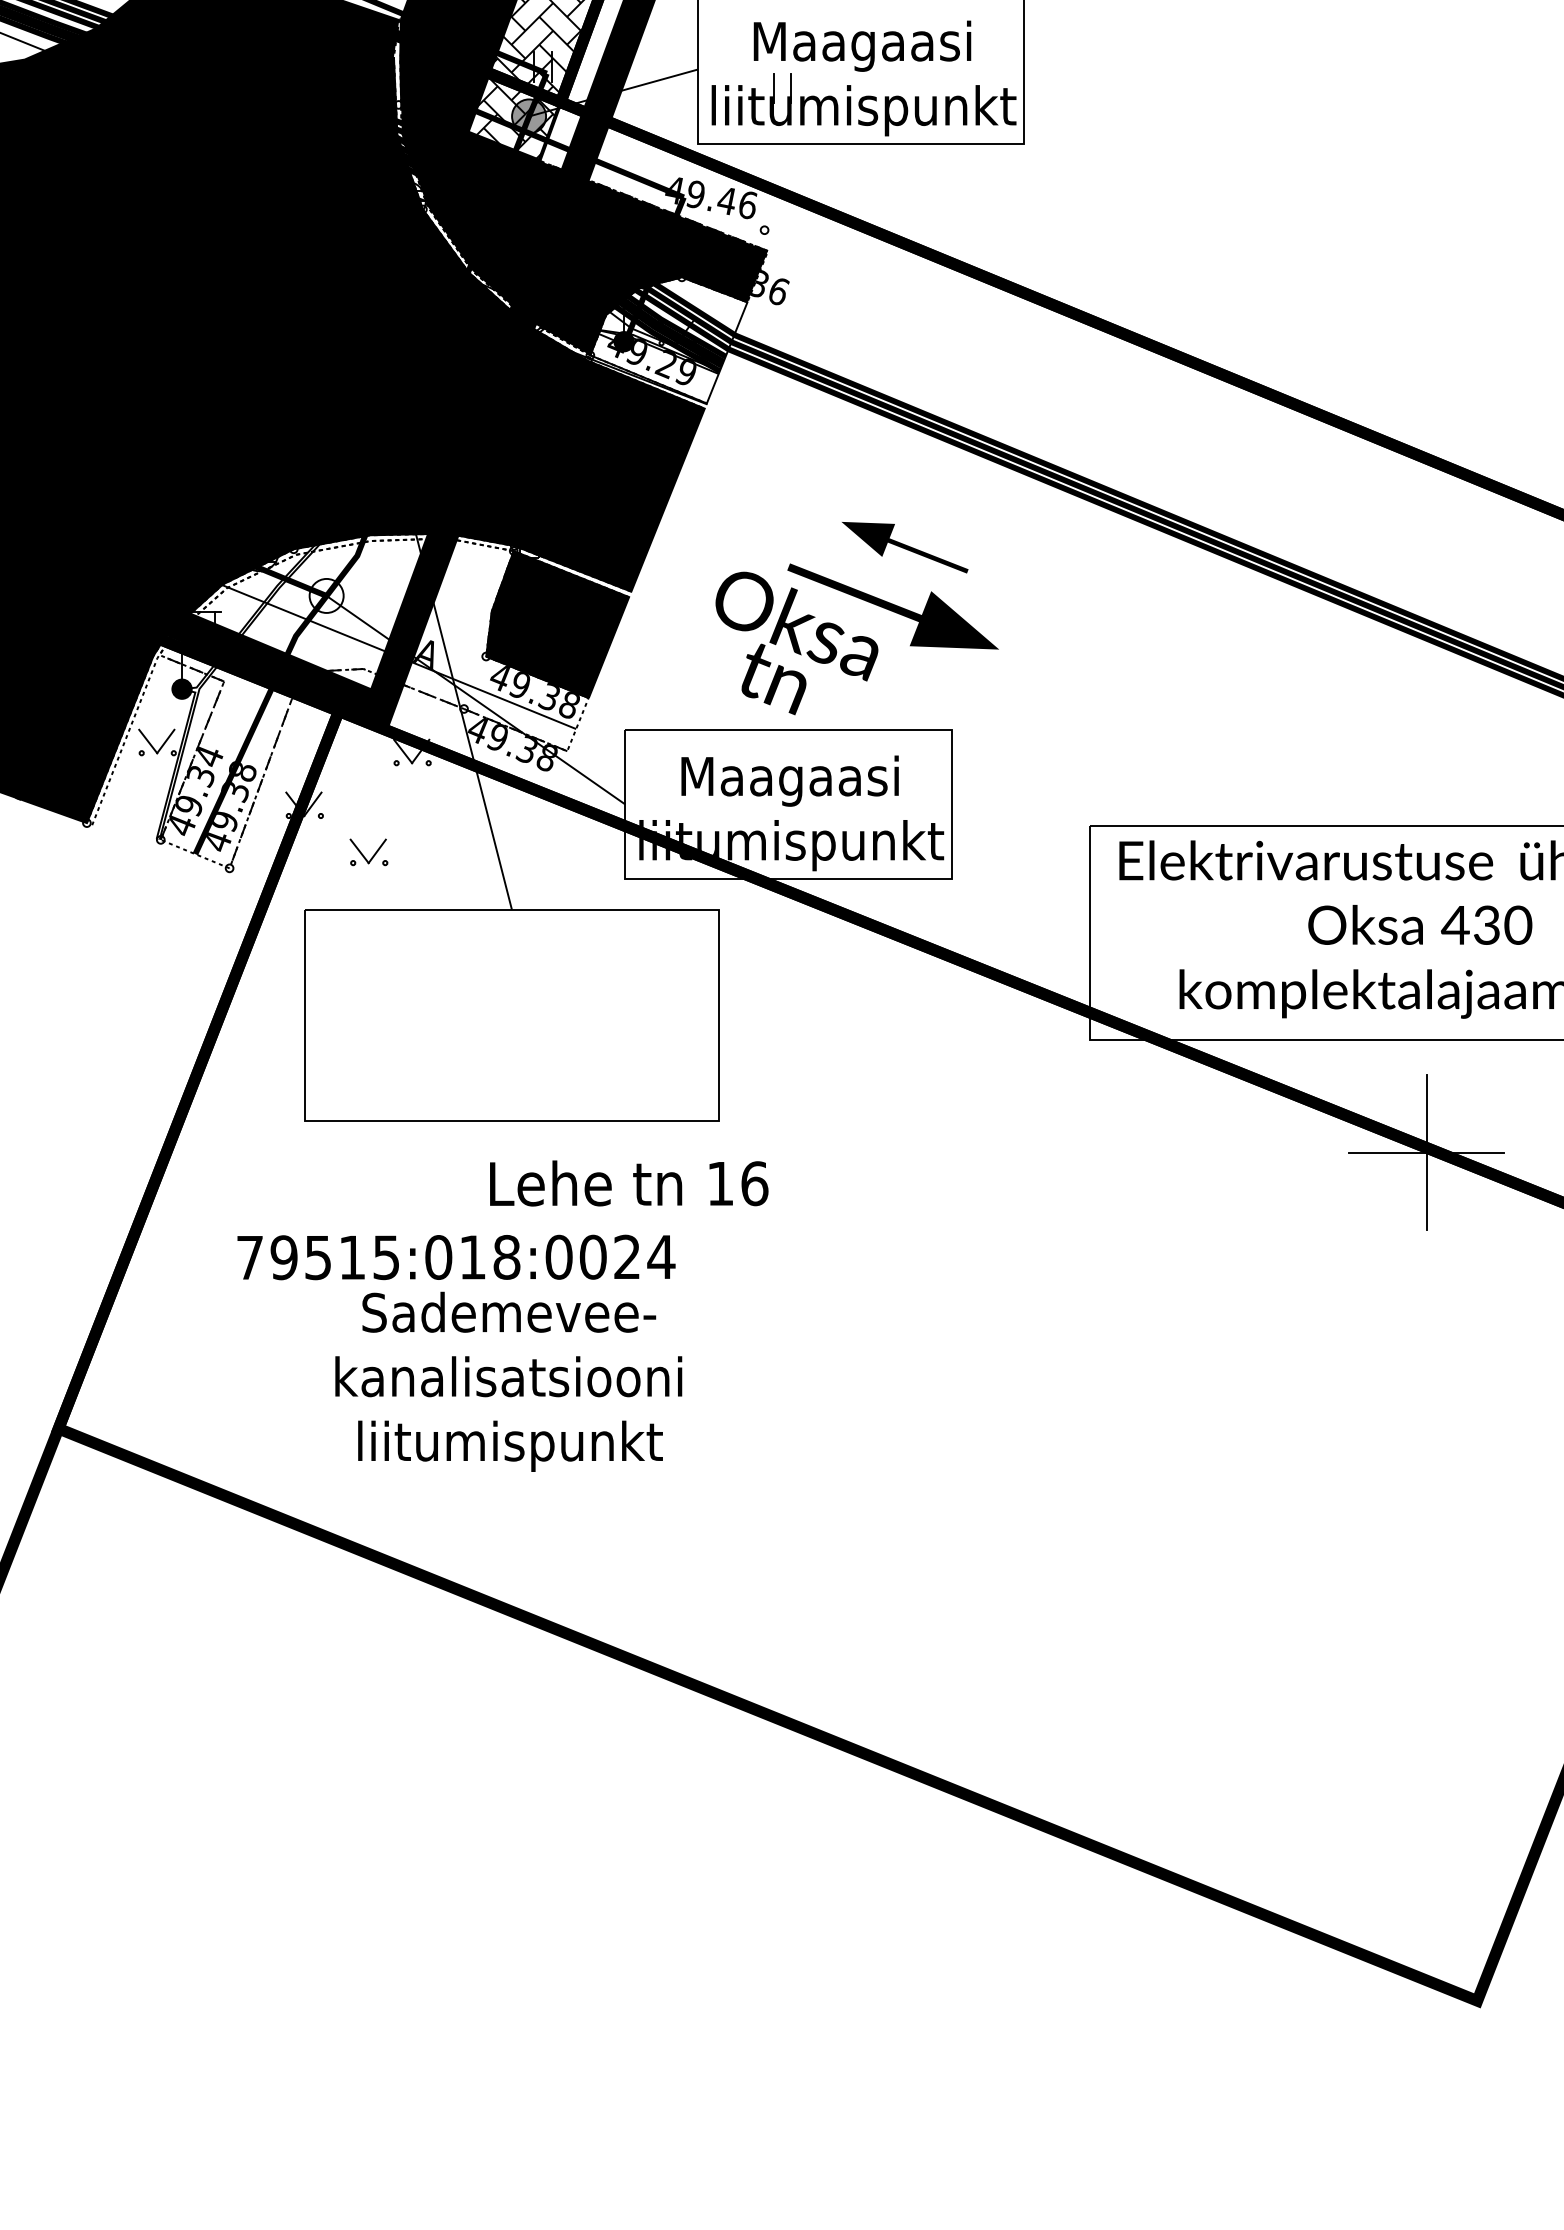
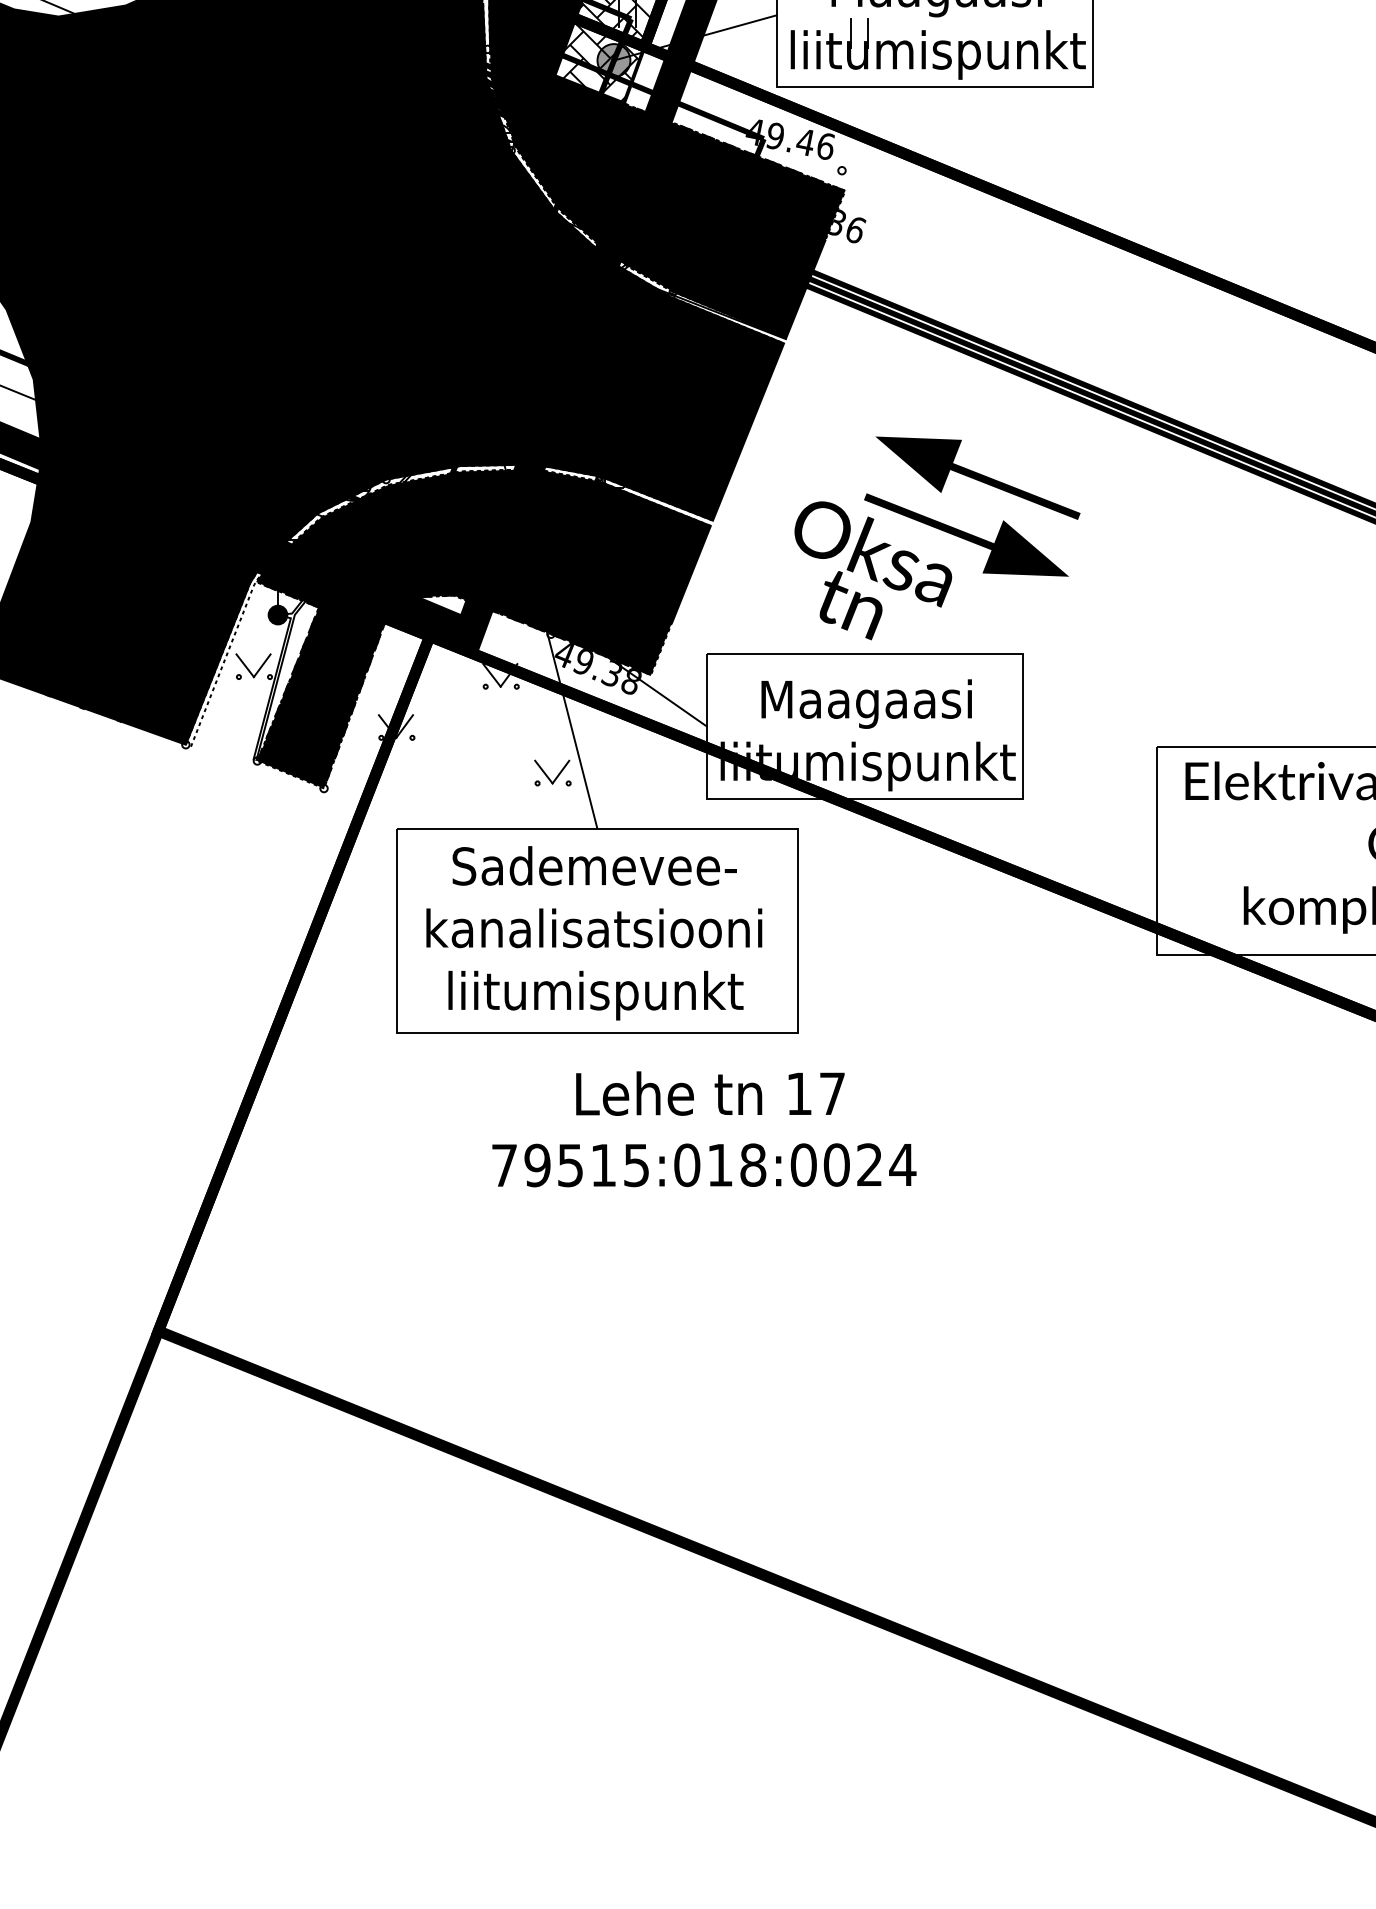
fill: (668, 340) -> (748, 277), added
part: (904, 547) -> (977, 477), size x1.67
fill: (326, 595) -> (417, 524), added
fill: (373, 703) -> (463, 628), added
part: (368, 852) -> (552, 773), moved
text: (754, 1183) -> (832, 1093), 16 -> 17
text: (456, 1257) -> (704, 1165), moved
text: (508, 1381) -> (594, 932), moved

